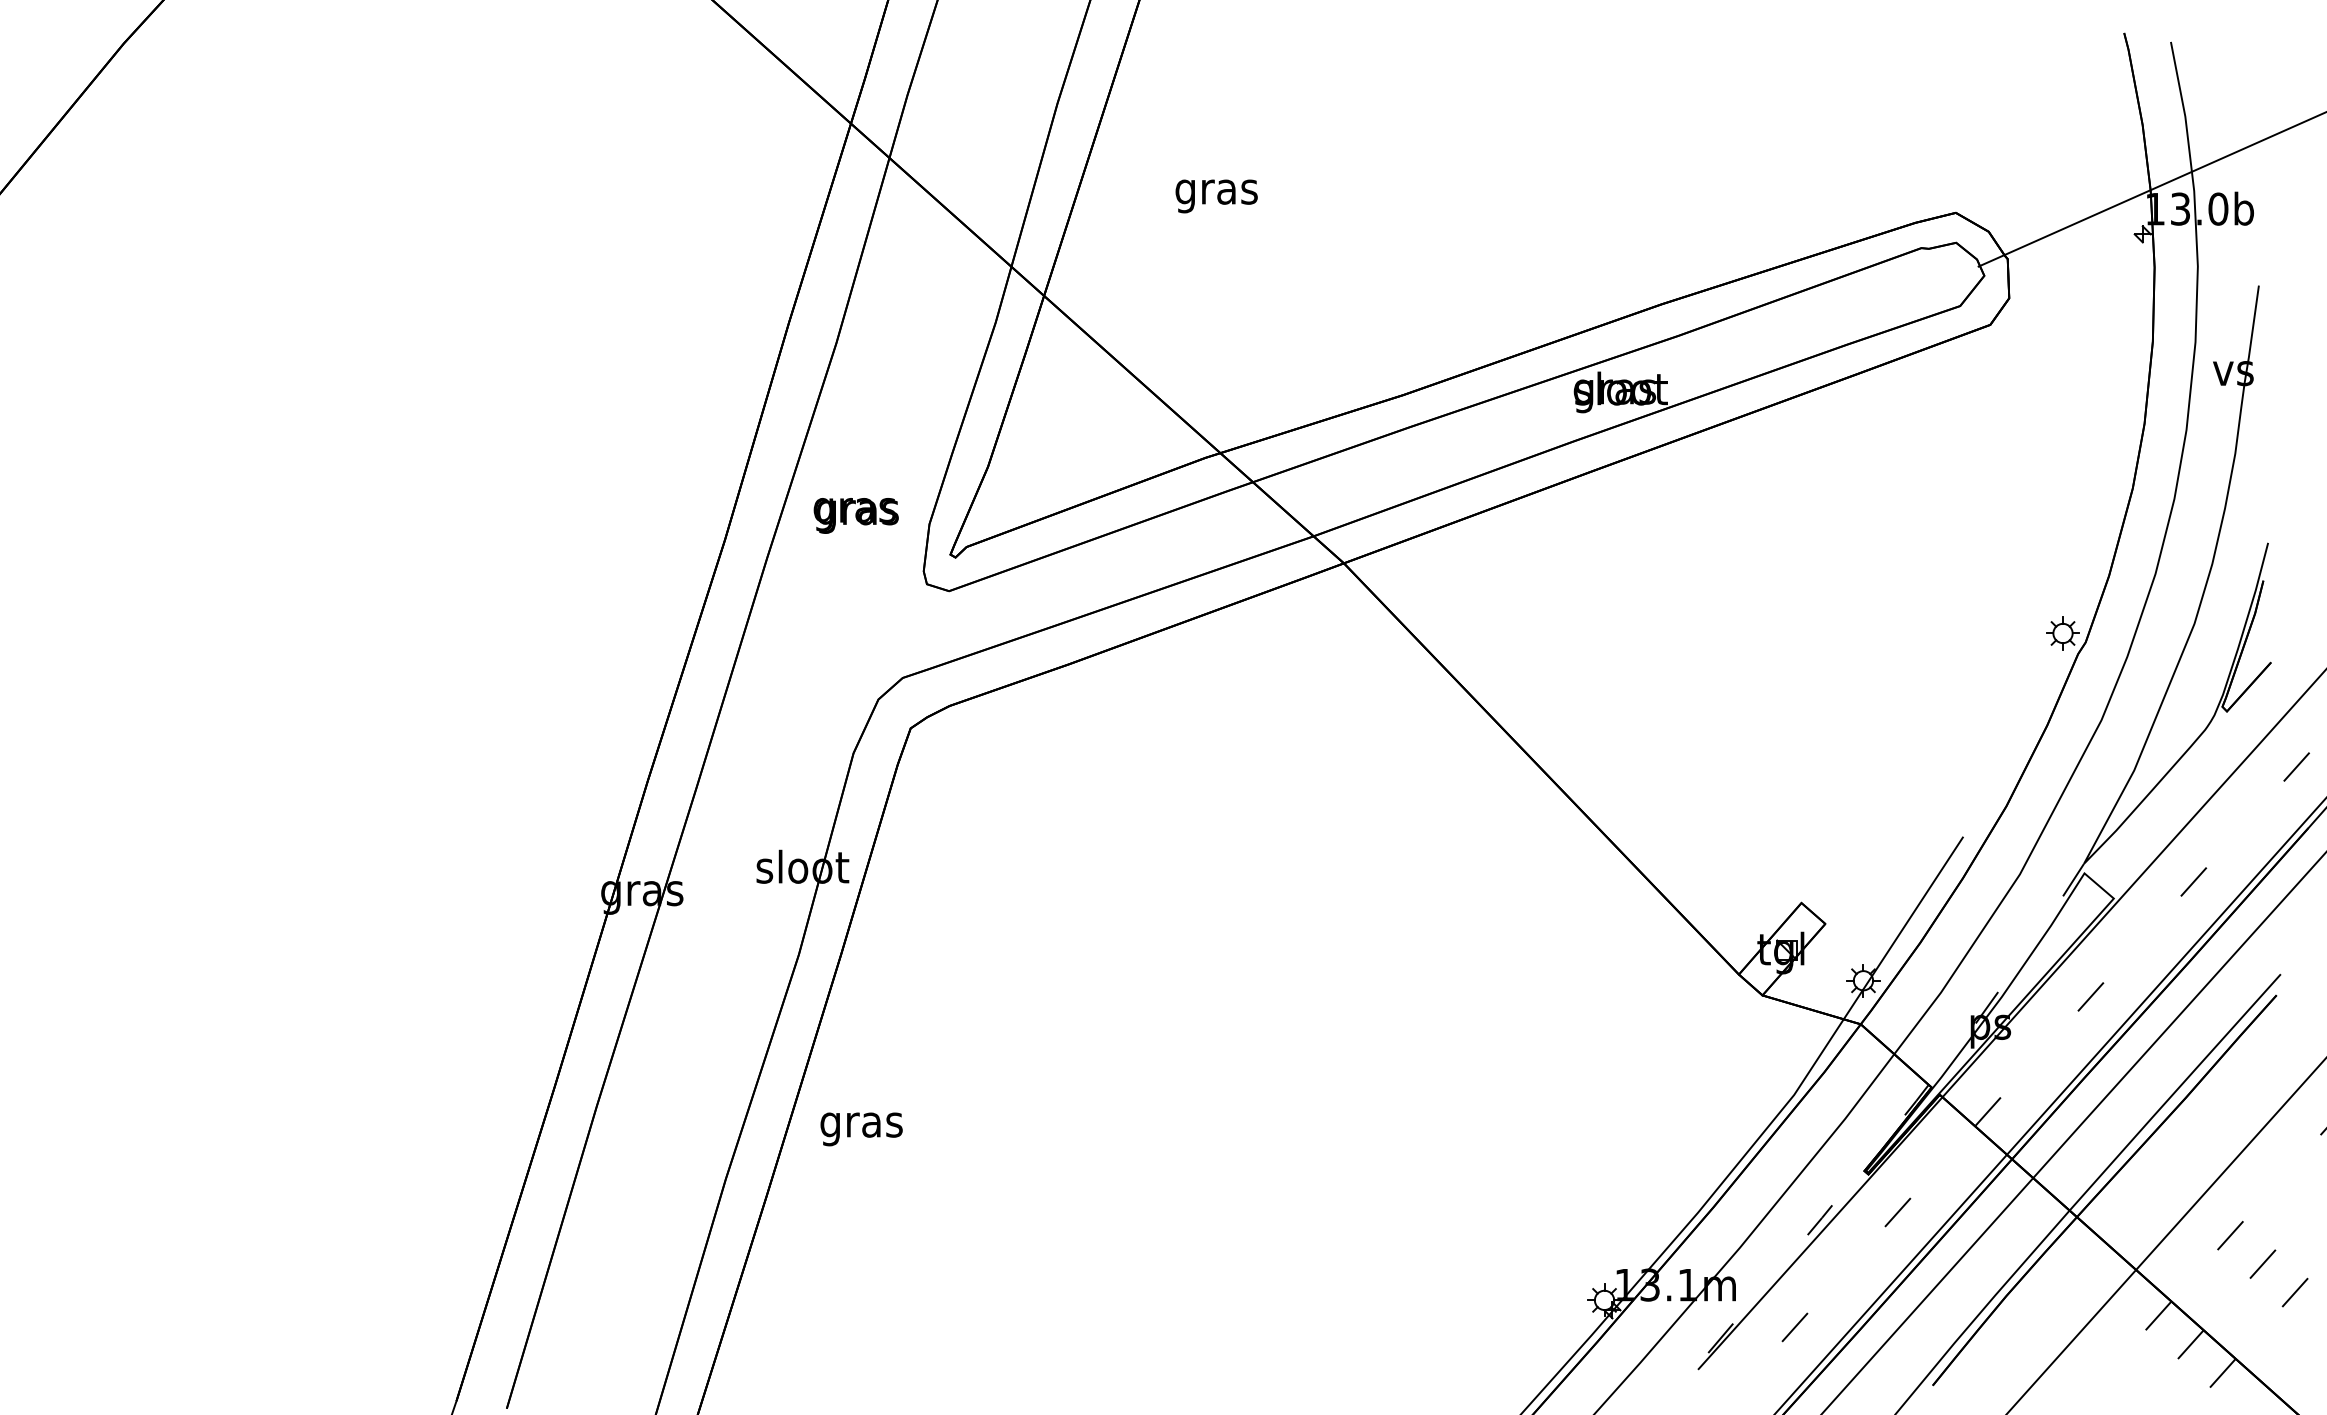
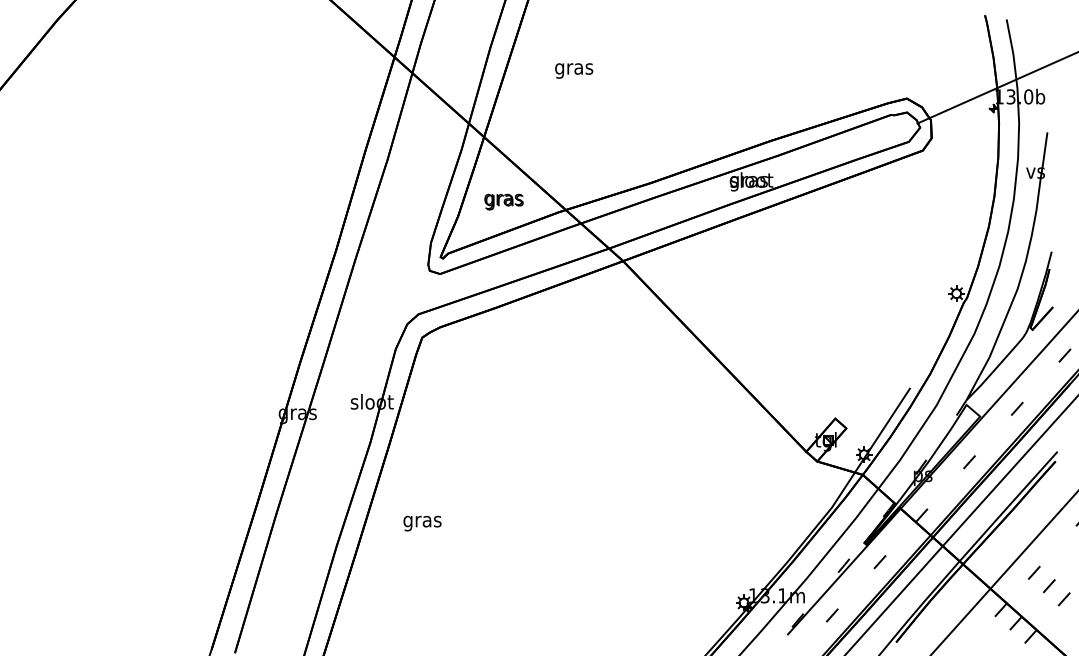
text: (1217, 195) -> (574, 70), moved
text: (855, 514) -> (503, 201), moved
text: (861, 1129) -> (422, 523), moved

